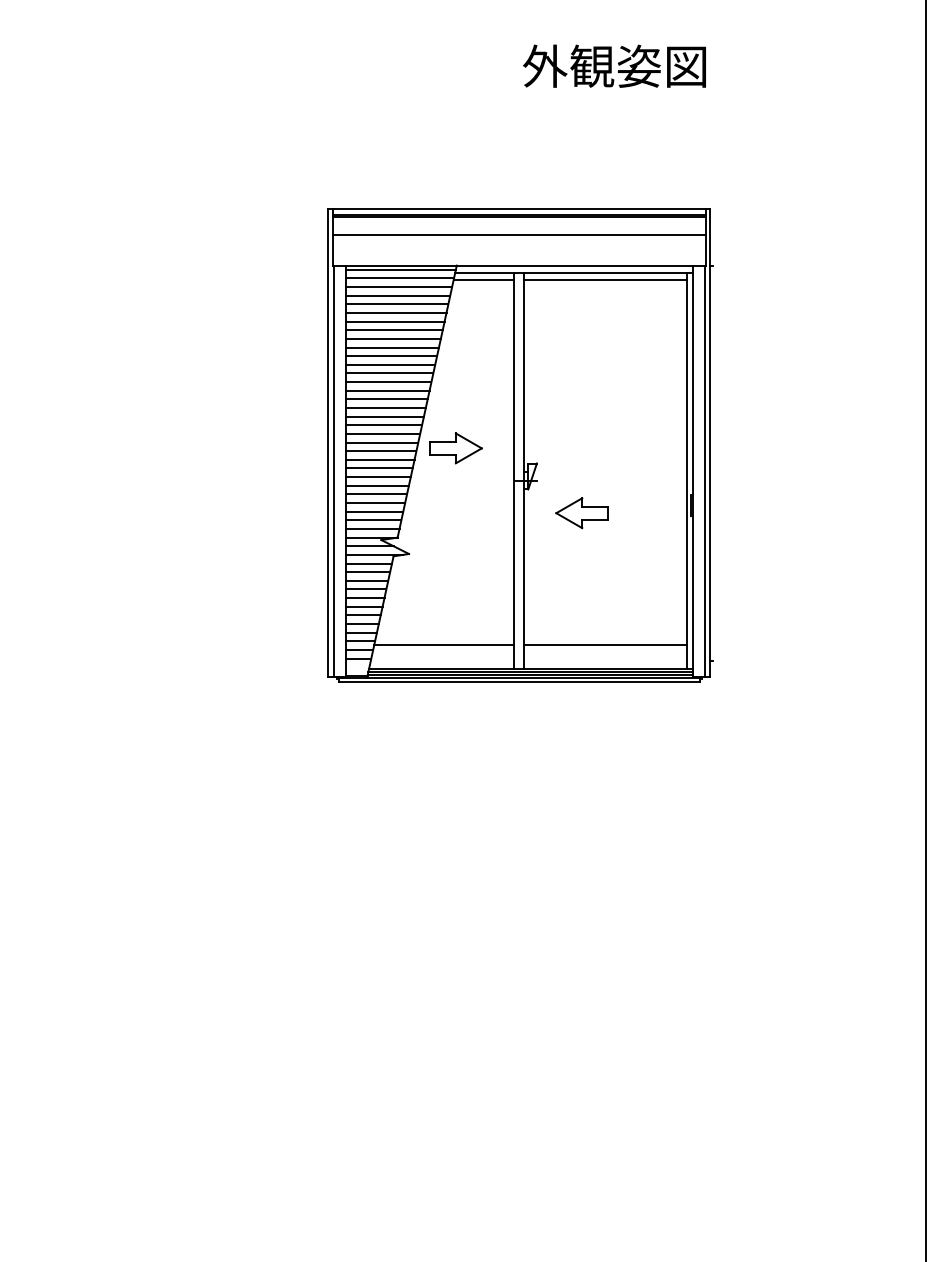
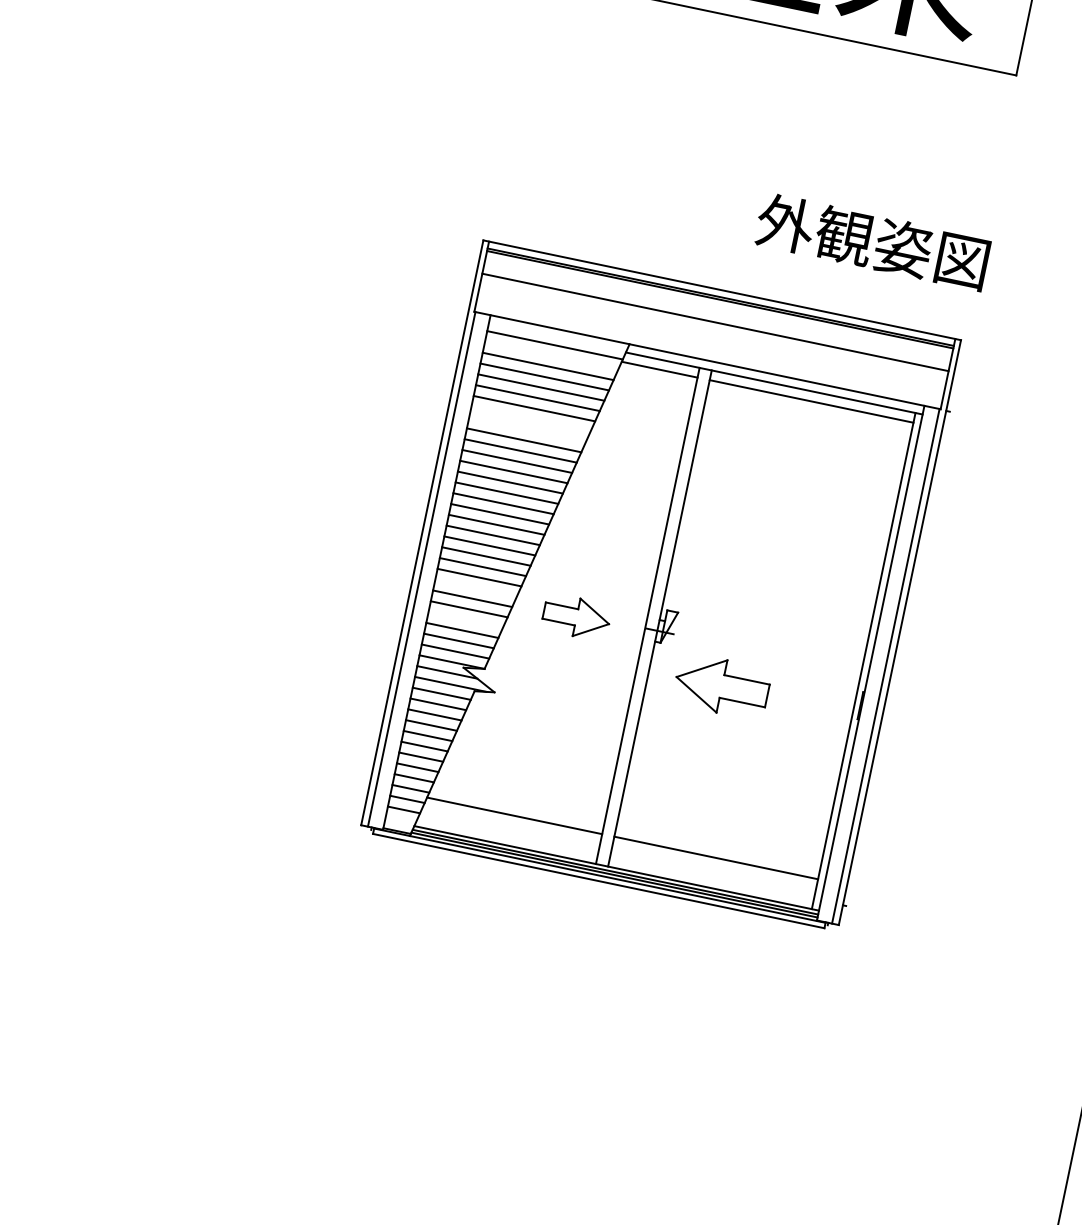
text: (614, 65) -> (872, 240), moved
line: (400, 269) -> (558, 334), removed
line: (398, 287) -> (551, 356), removed
line: (392, 338) -> (530, 418), removed
line: (391, 347) -> (526, 429), removed
part: (455, 448) -> (576, 617), moved
line: (377, 477) -> (475, 588), removed
line: (375, 503) -> (465, 620), removed
part: (581, 513) -> (720, 686), size x1.4

